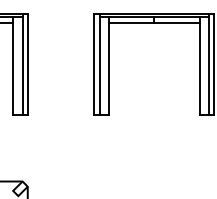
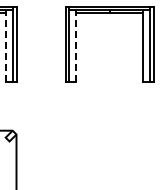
line: (12, 66) -> (5, 45), solid -> dashed
line: (109, 66) -> (76, 45), solid -> dashed

